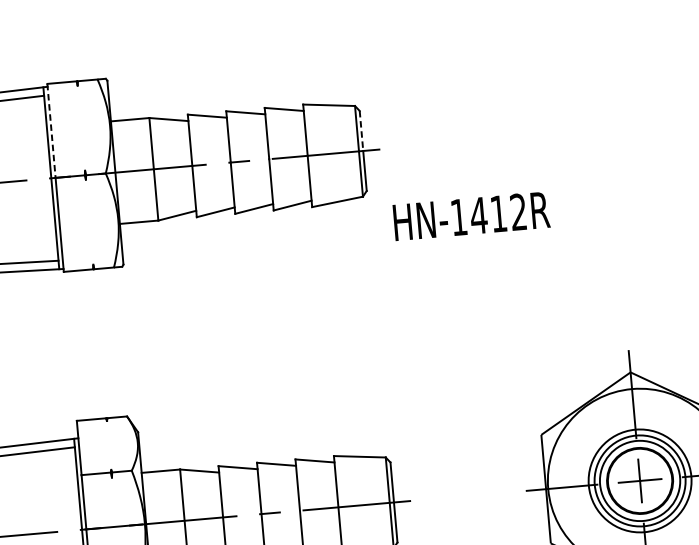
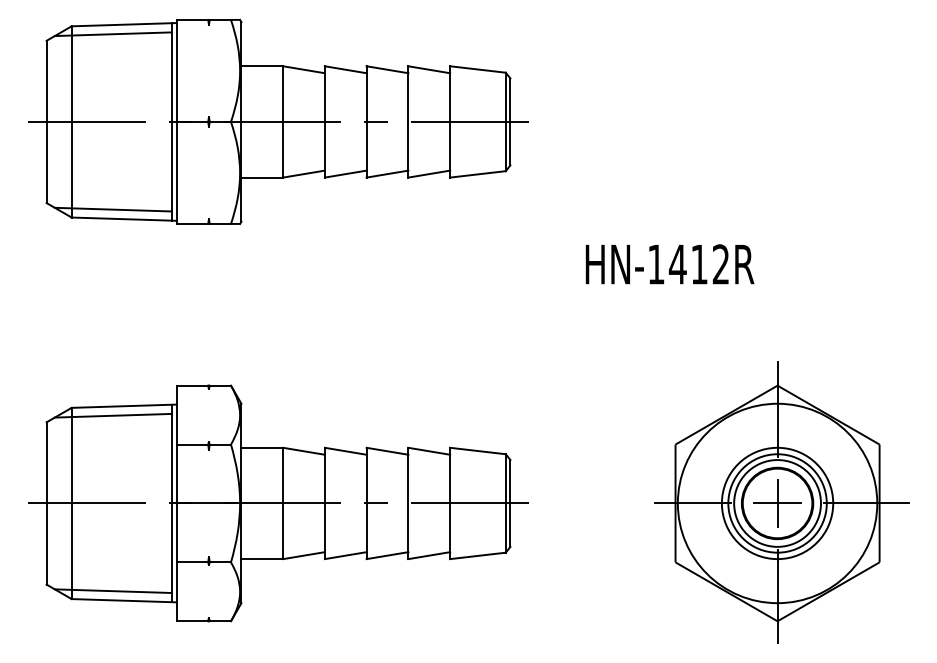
line: (51, 131) -> (176, 71), dashed -> solid
line: (361, 131) -> (510, 100), dashed -> solid
text: (471, 216) -> (669, 264), moved

